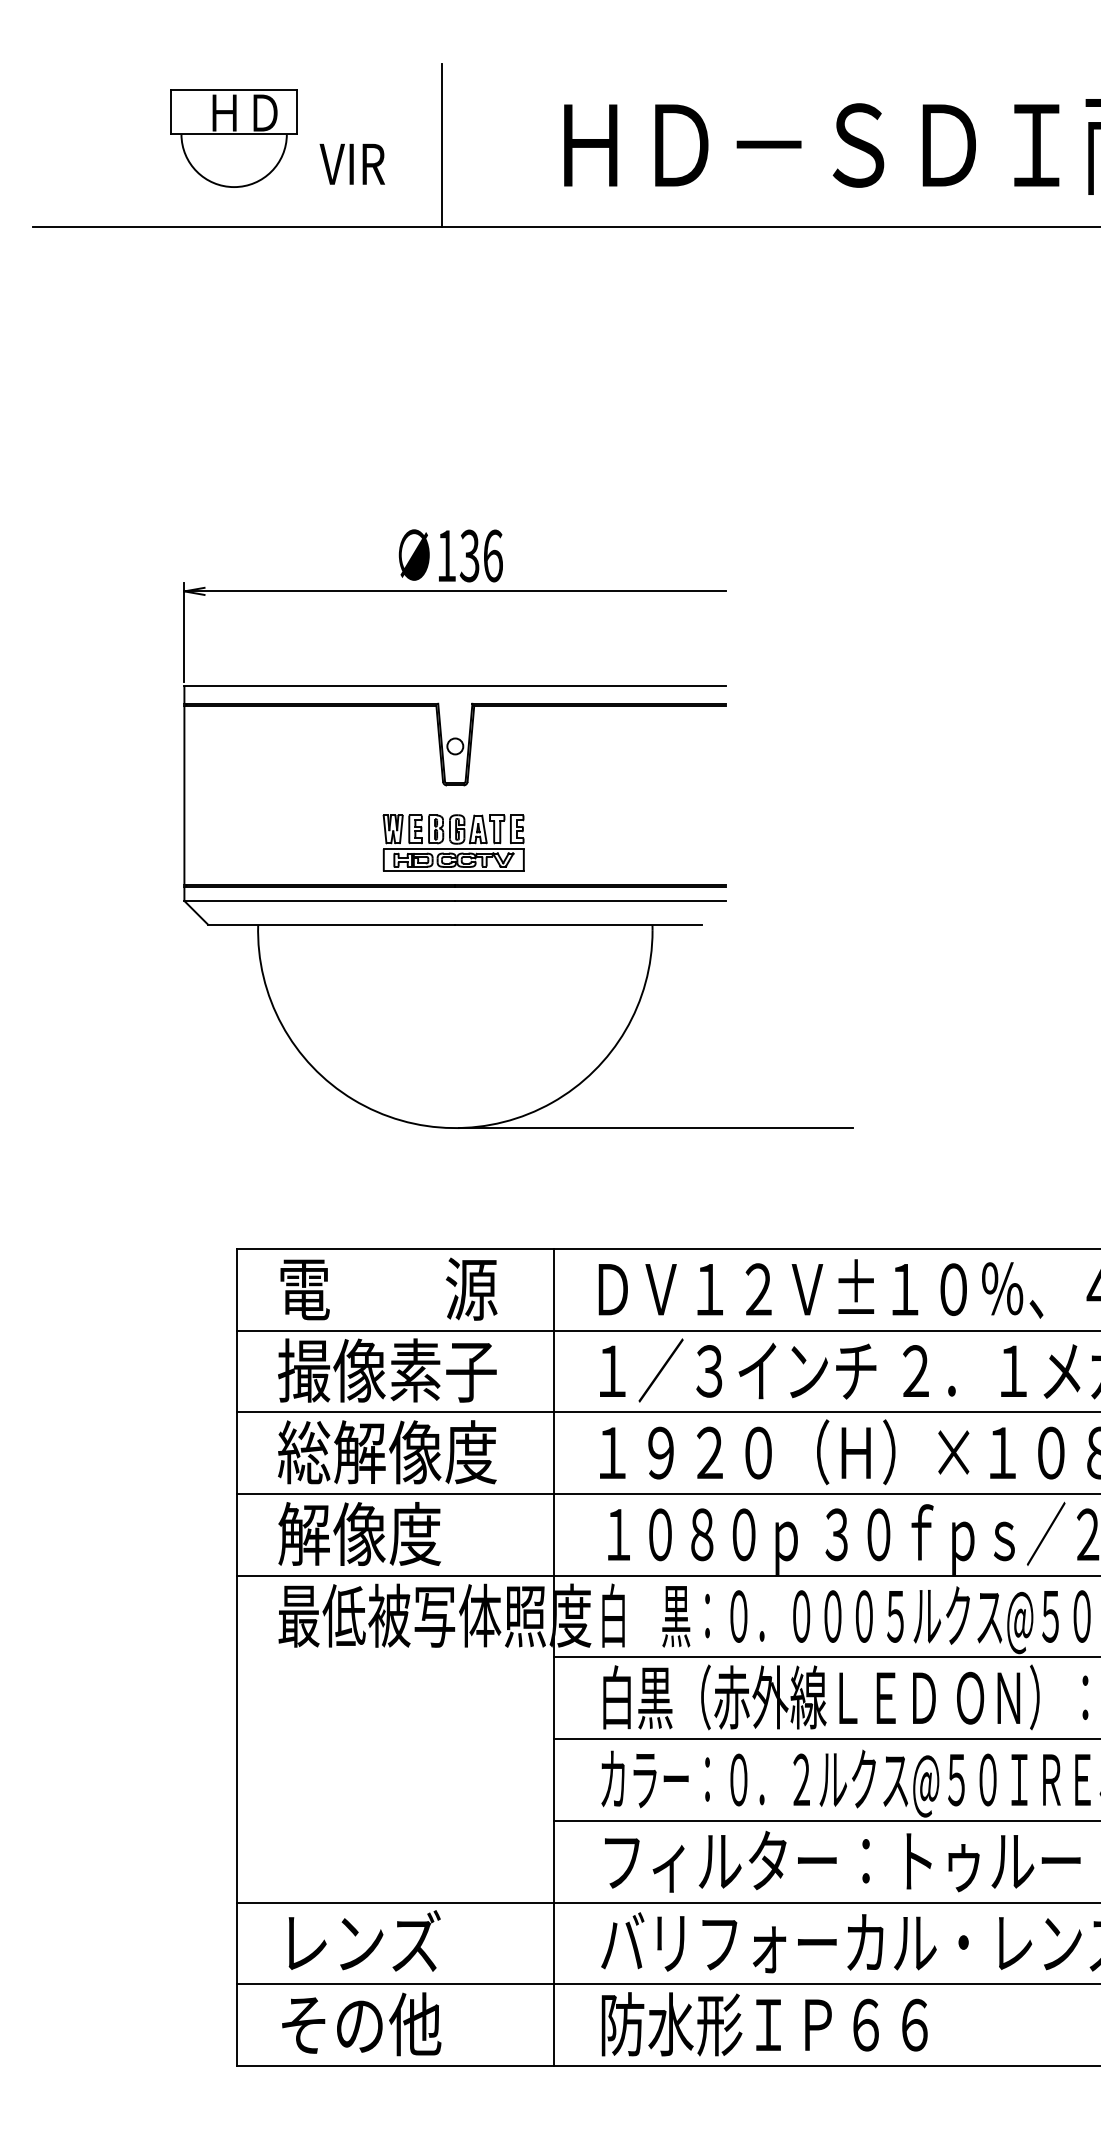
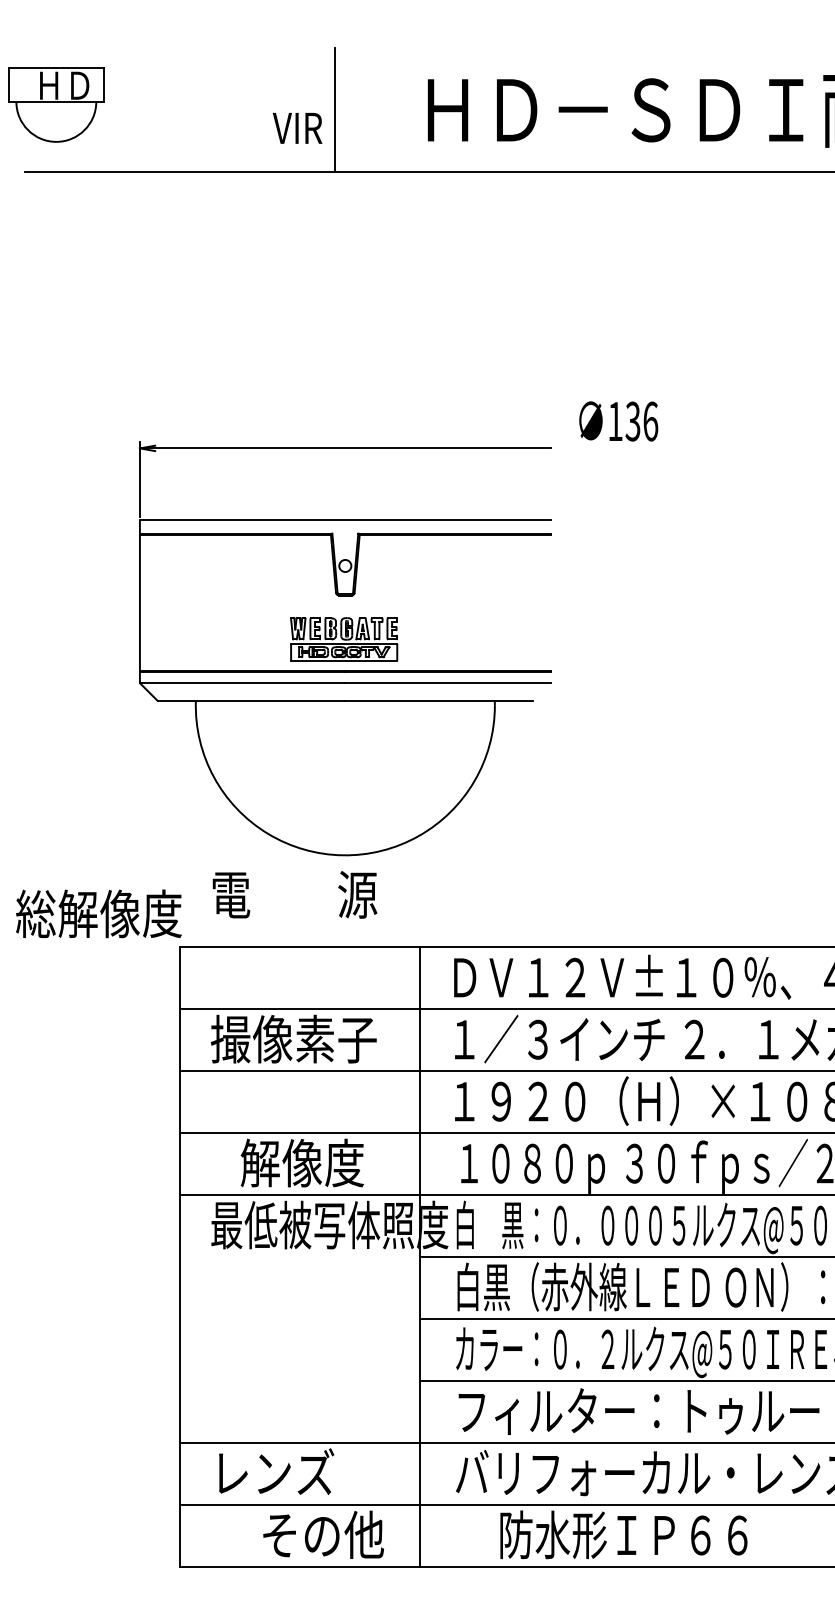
part: (233, 138) -> (55, 105), moved
text: (351, 163) -> (296, 127), moved
text: (450, 555) -> (618, 421), moved
line: (655, 1128) -> (497, 855), removed
text: (388, 1288) -> (294, 894), moved
text: (387, 1452) -> (99, 914), moved
text: (359, 1533) -> (302, 1162), moved
text: (361, 2024) -> (323, 1534), moved
text: (764, 2024) -> (623, 1534), moved

